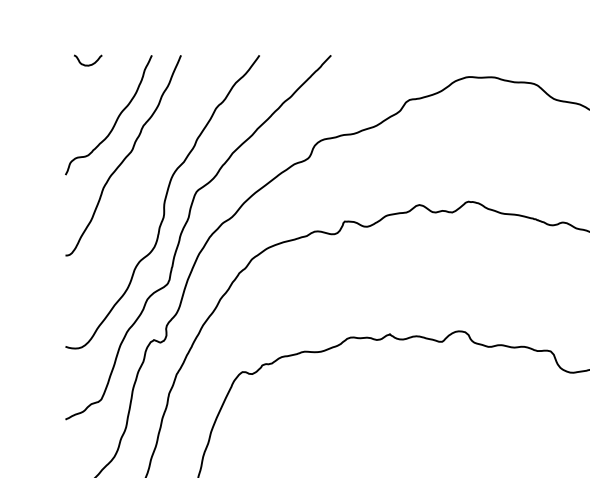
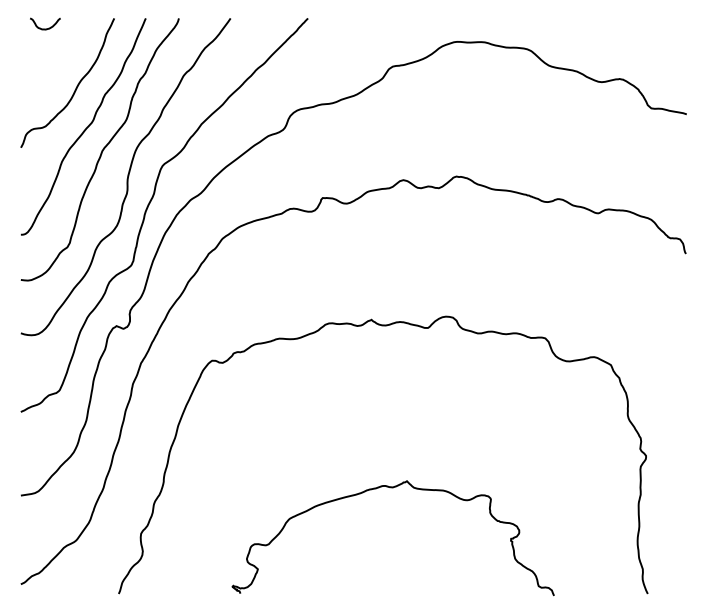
curve: (140, 177) -> (101, 150), added

